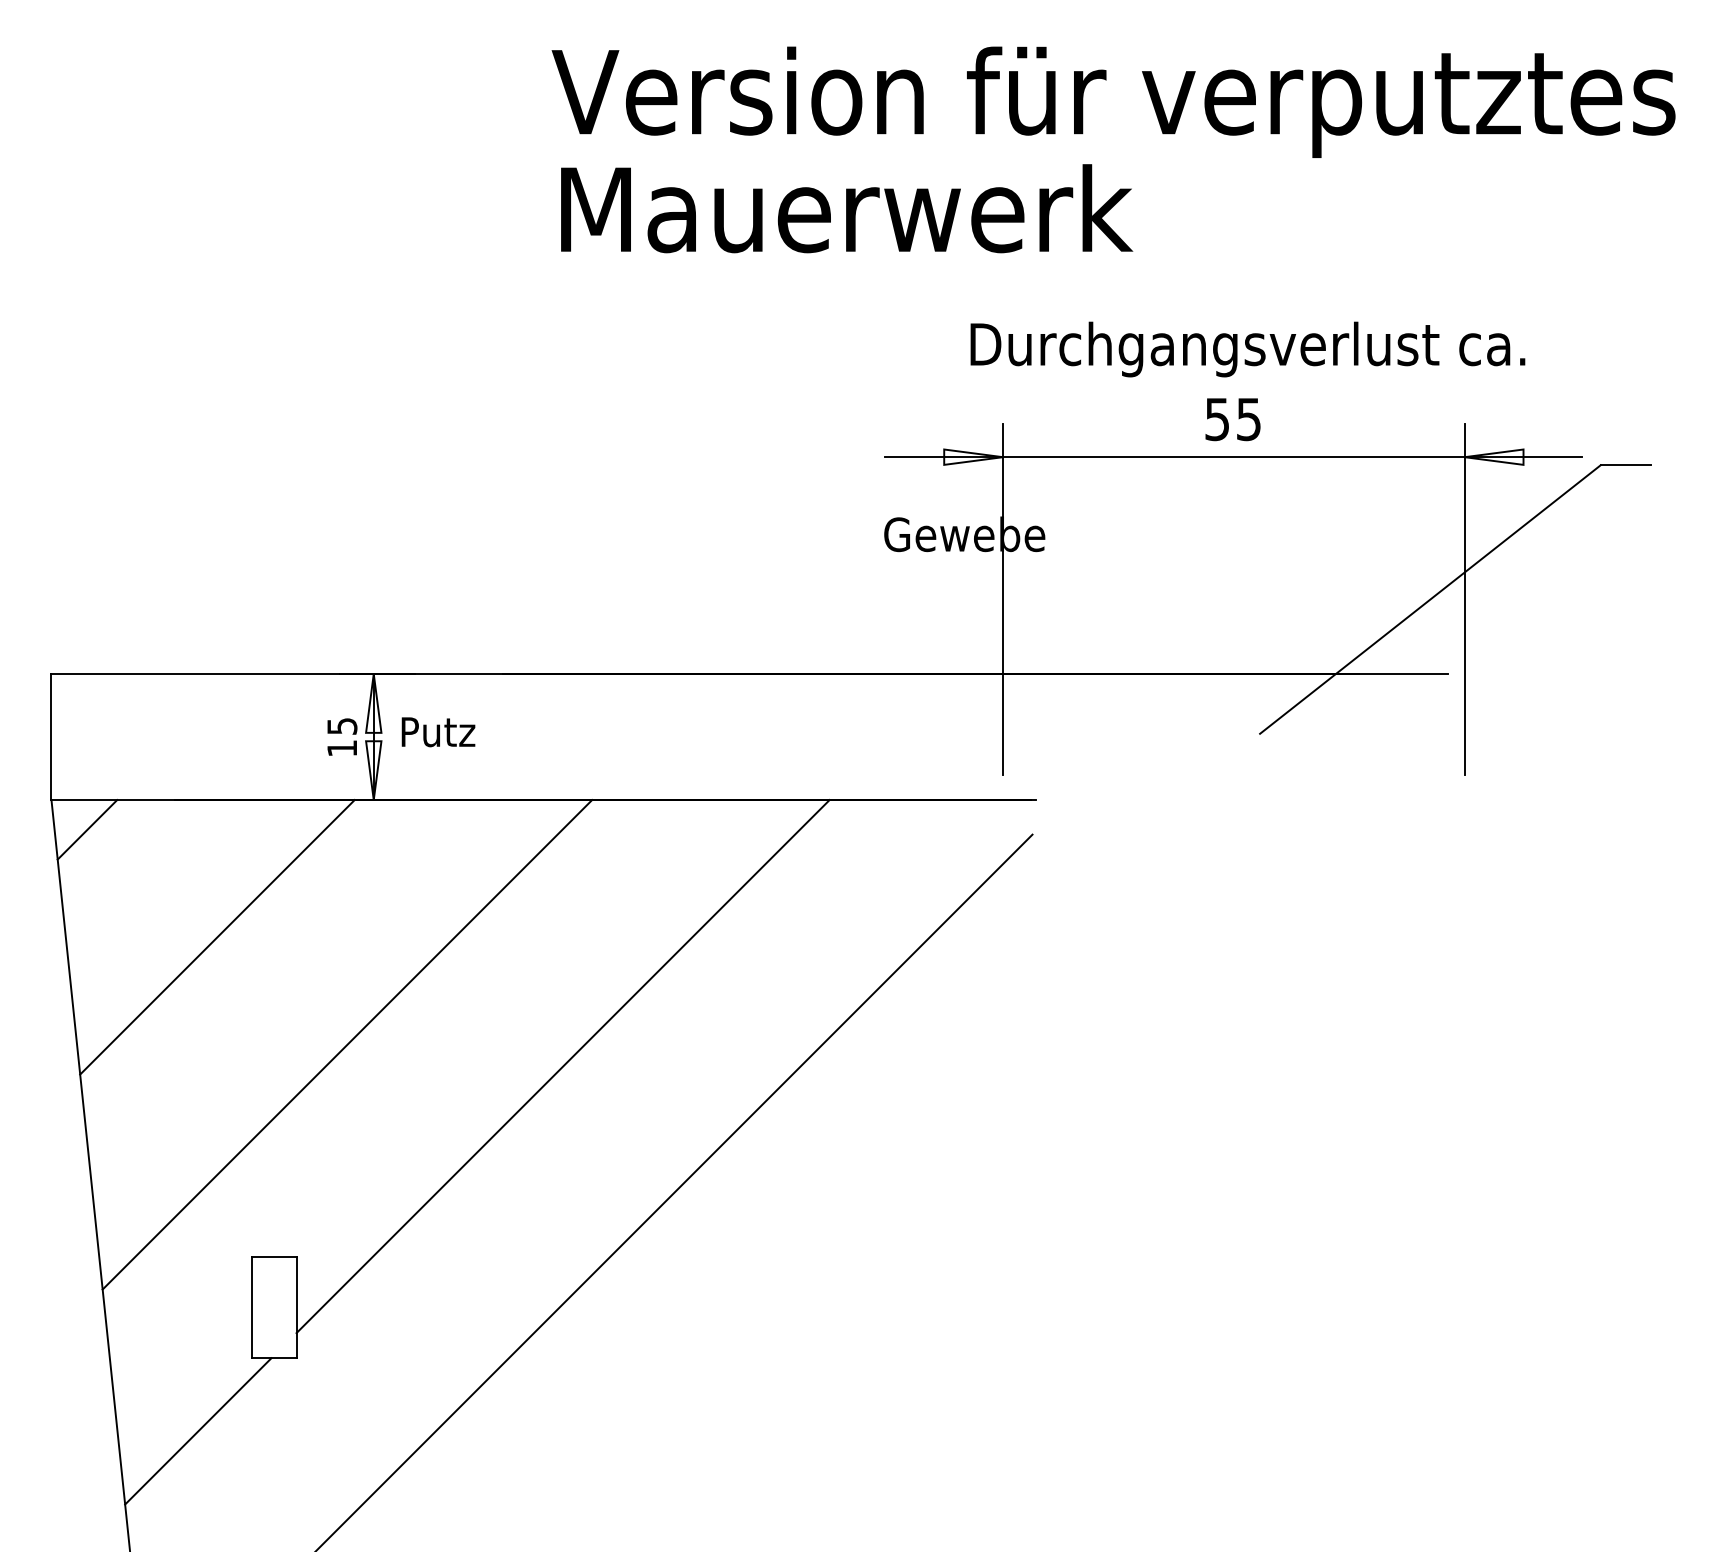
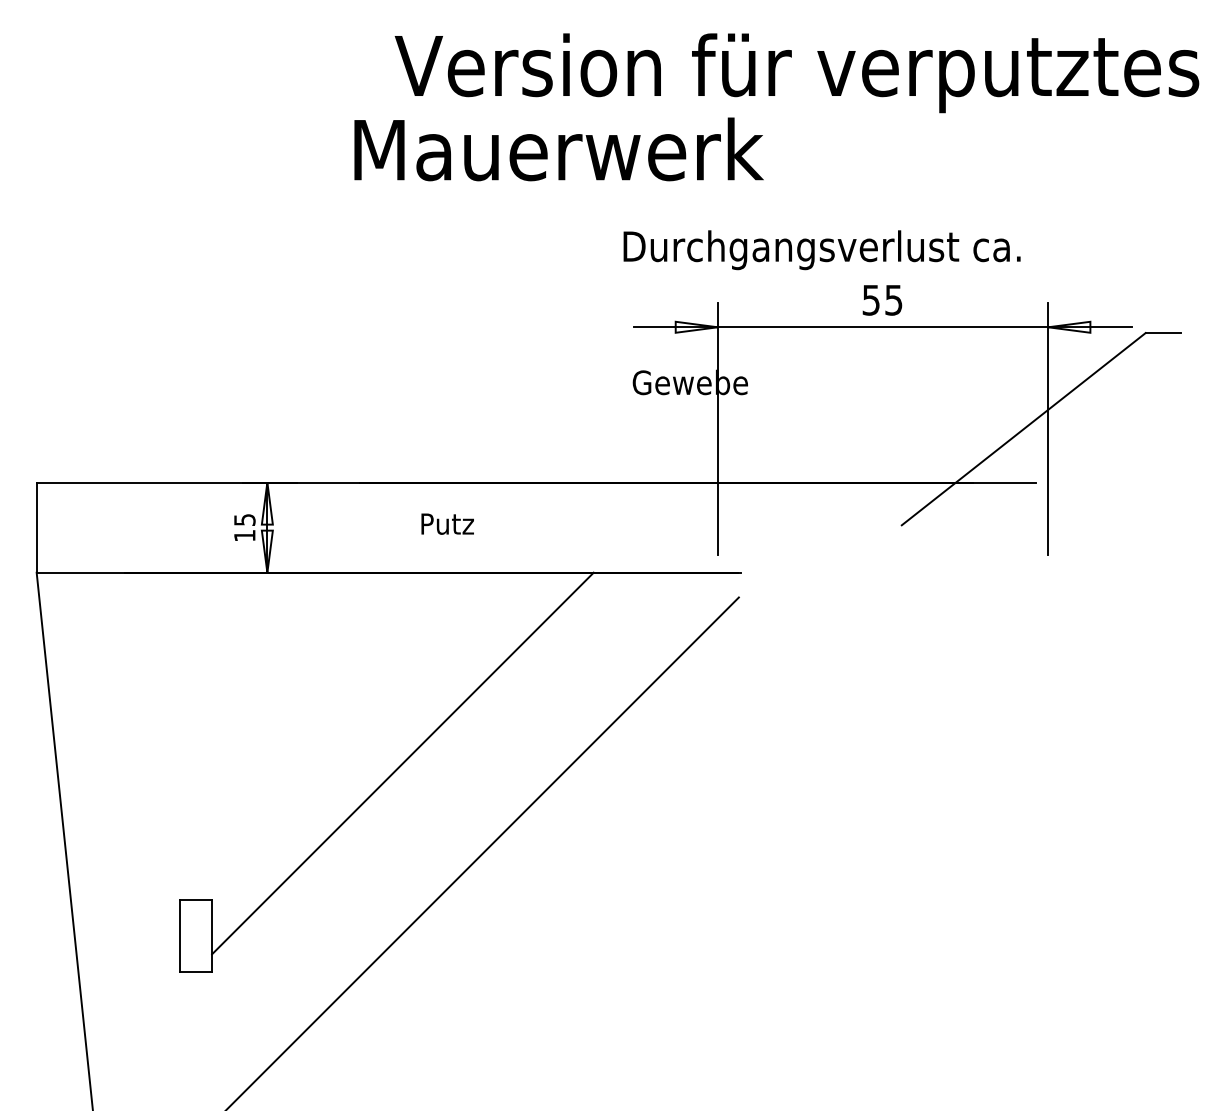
text: (846, 208) -> (558, 149), moved
text: (1247, 349) -> (821, 250), moved
text: (438, 731) -> (447, 523), moved
line: (87, 829) -> (62, 593), removed
line: (217, 936) -> (155, 670), removed
line: (347, 1044) -> (248, 747), removed
line: (197, 1431) -> (141, 1024), removed

